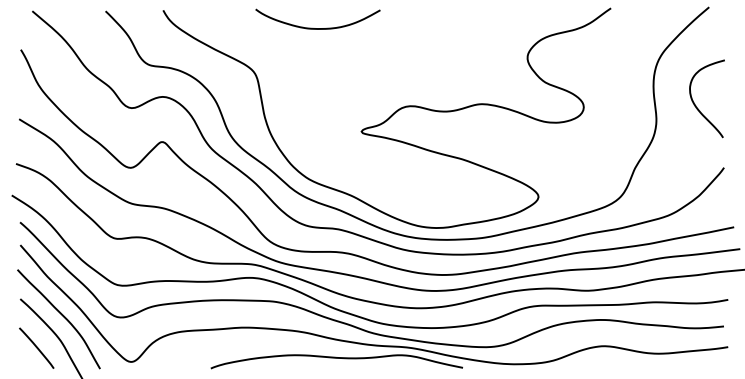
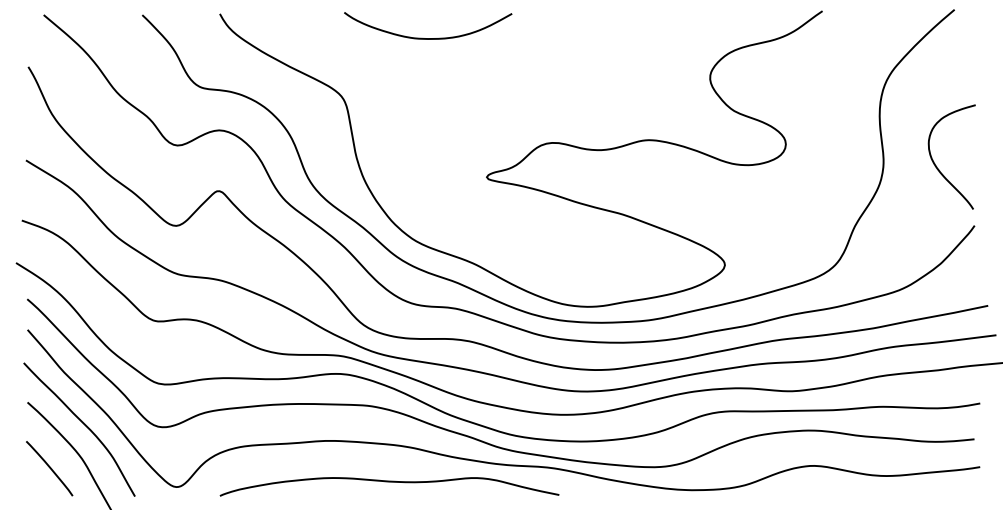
curve: (696, 105) -> (937, 166), moved
curve: (336, 358) -> (389, 482), moved

